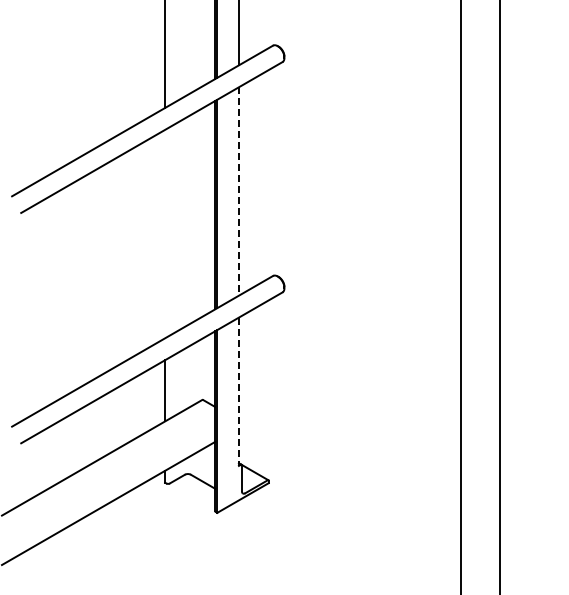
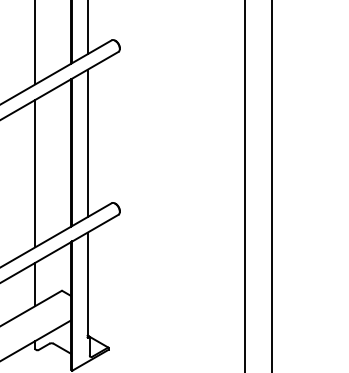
line: (238, 191) -> (87, 143), dashed -> solid
line: (165, 233) -> (35, 173), added
line: (238, 392) -> (87, 285), dashed -> solid

